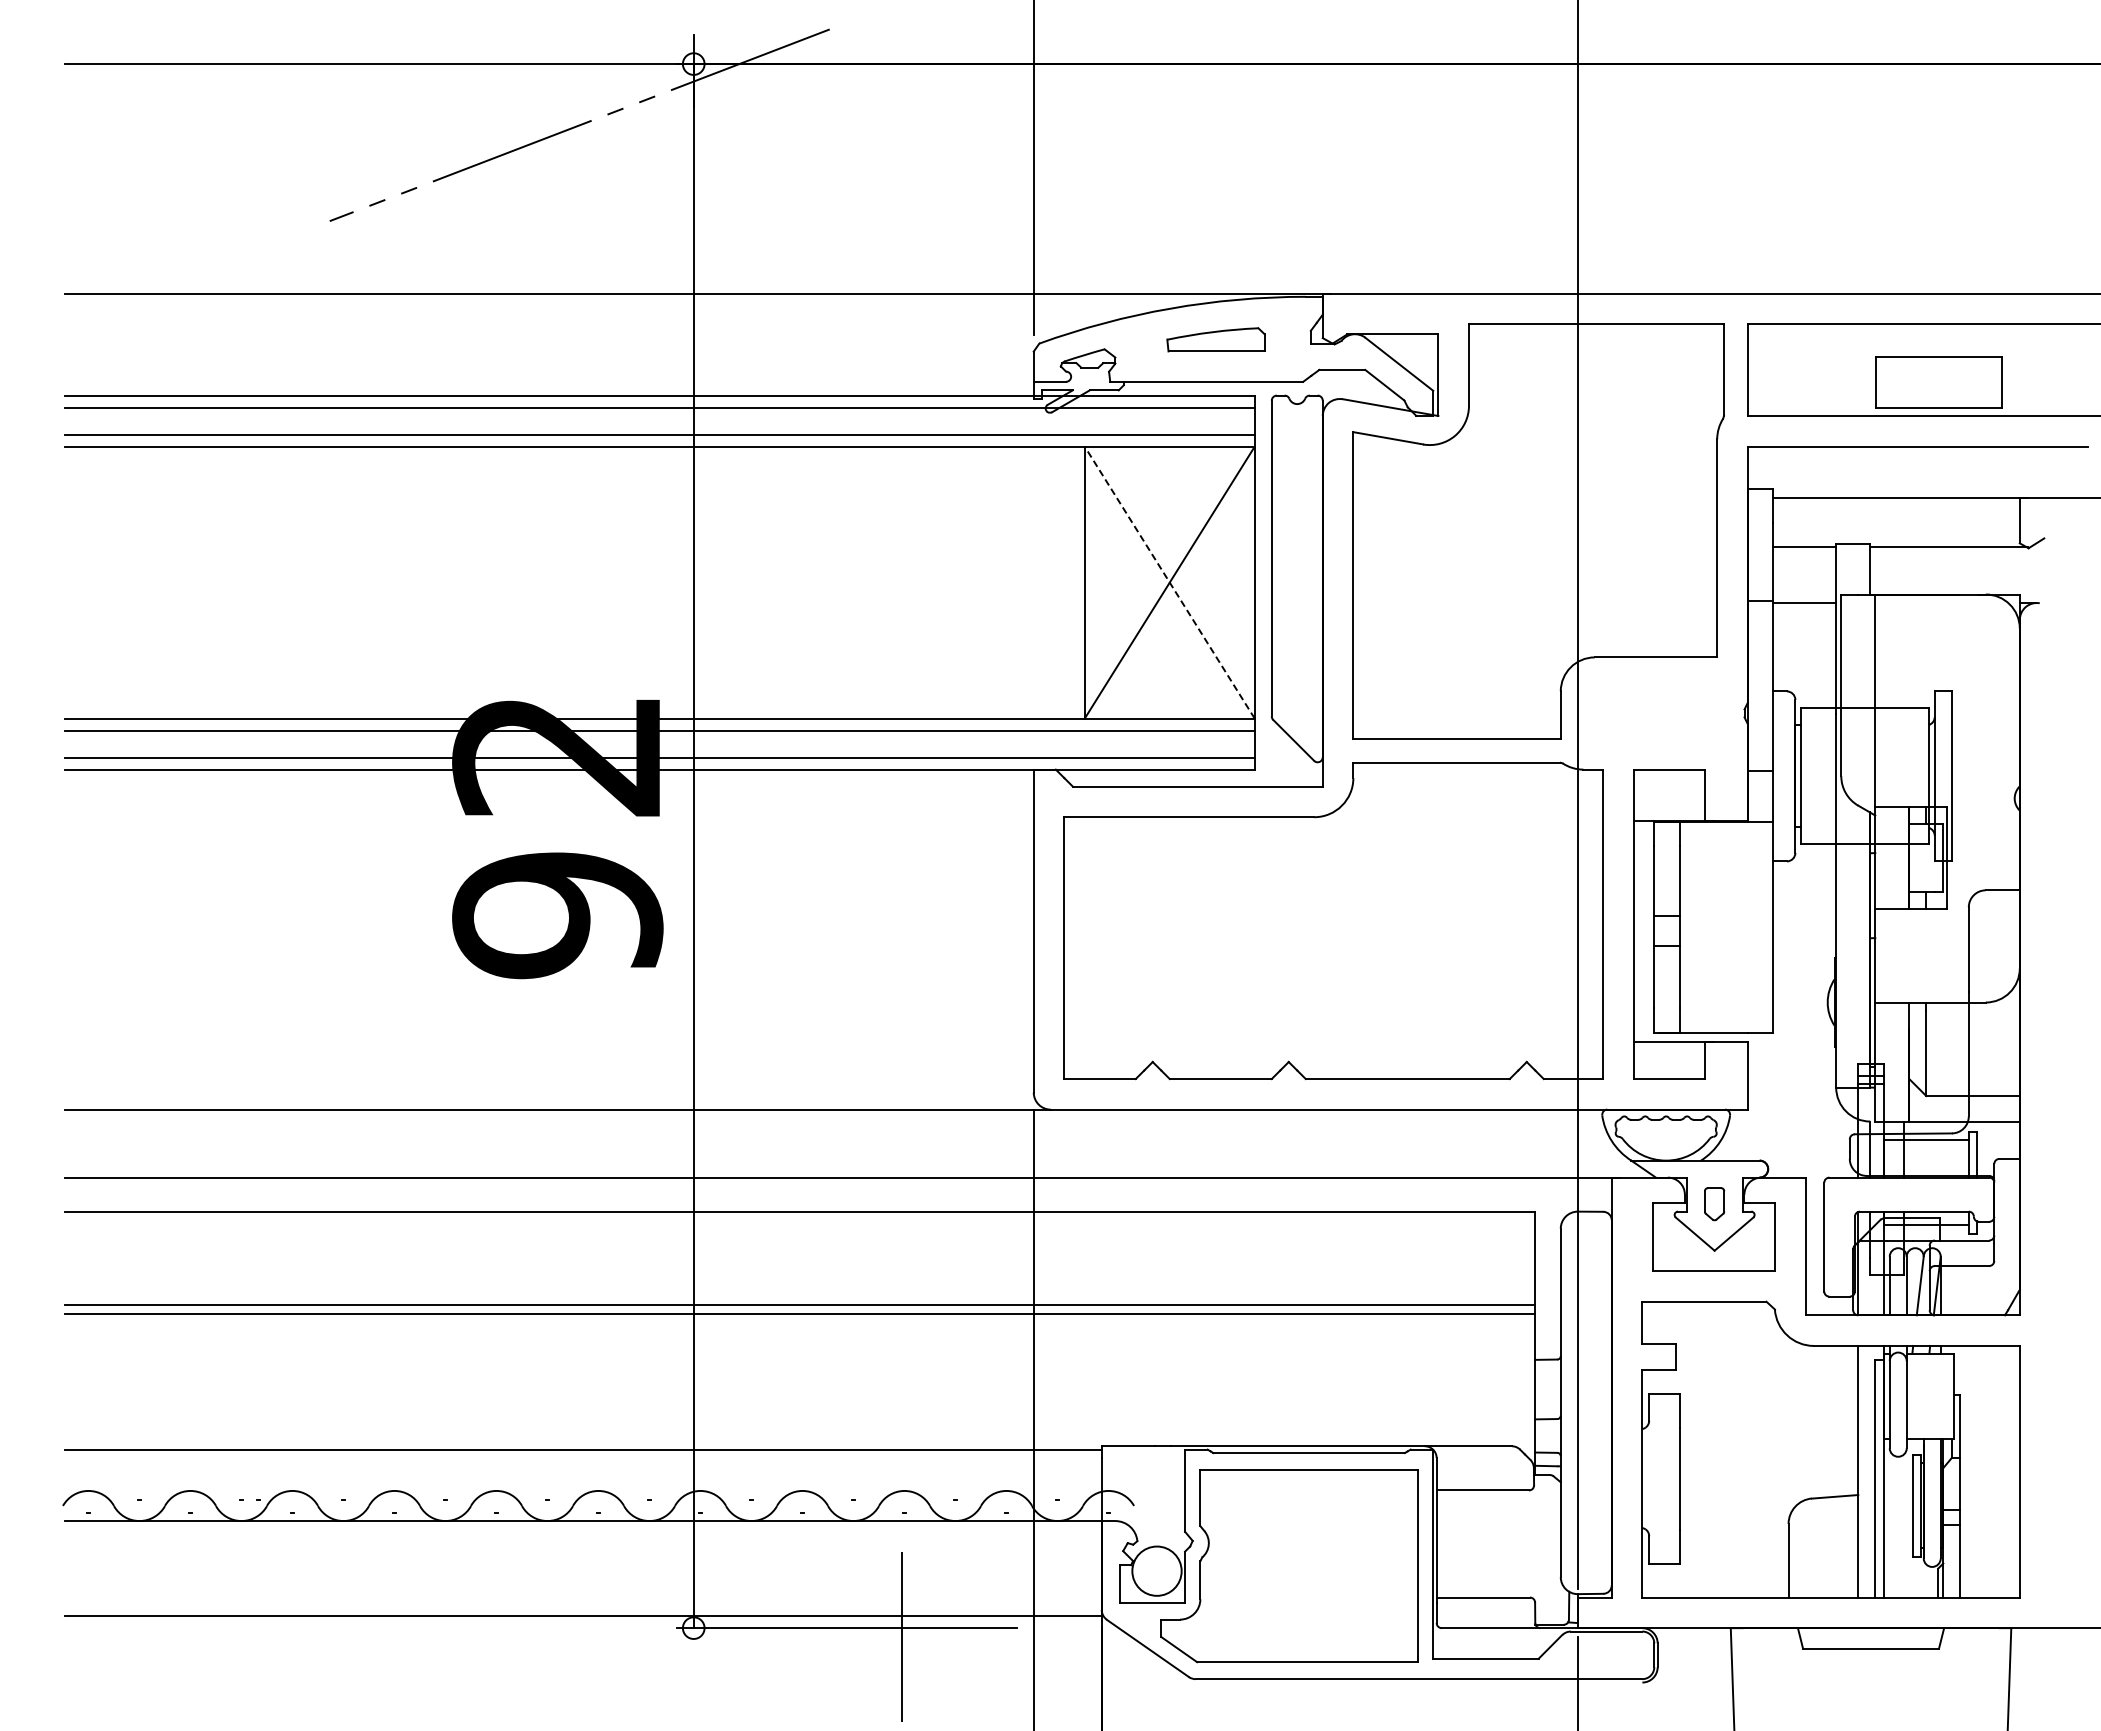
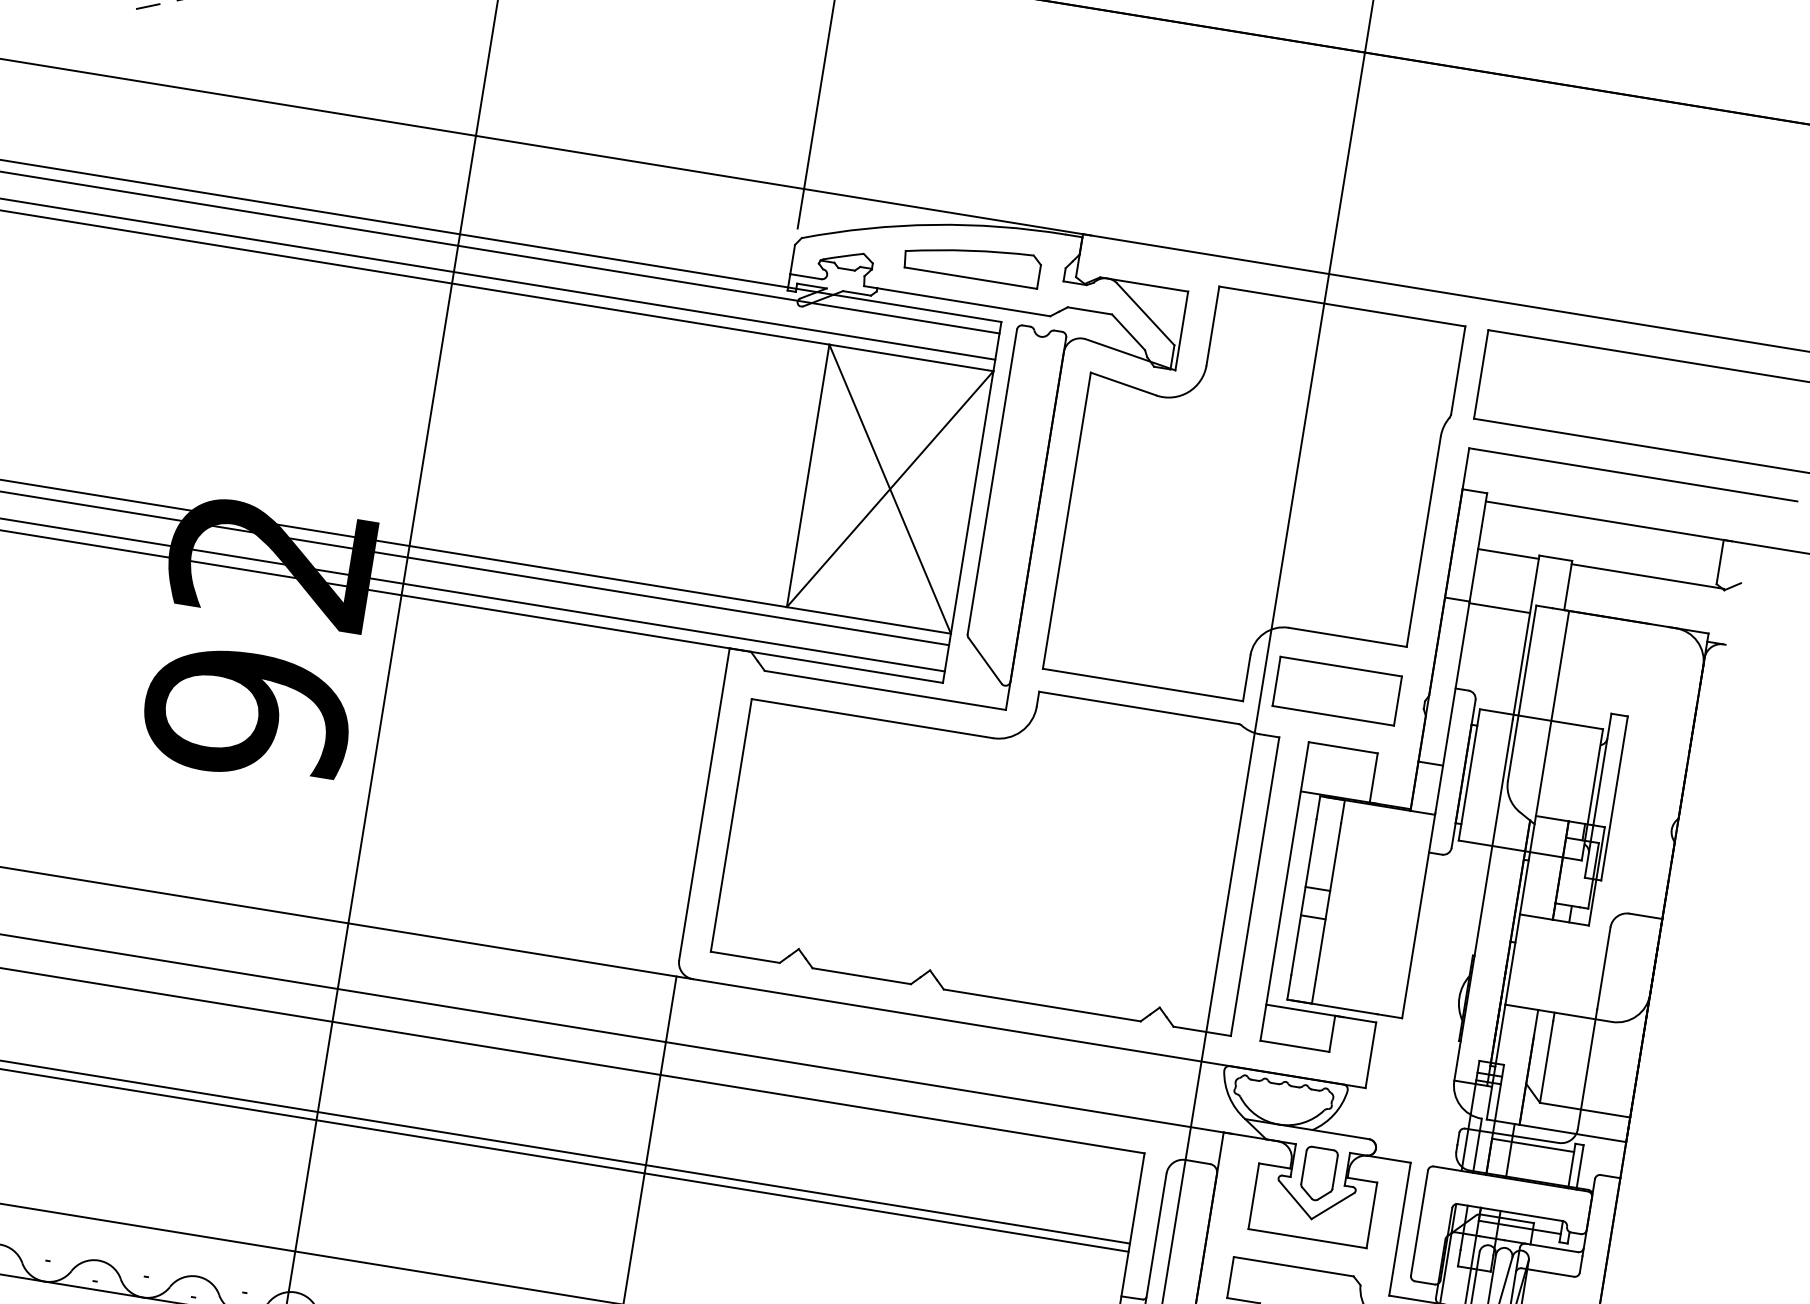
part: (1215, 339) -> (972, 261), size x1.43
part: (1938, 382) -> (1336, 691), moved
line: (1169, 582) -> (889, 489), dashed -> solid
part: (1714, 1203) -> (1318, 1173), size x1.67

